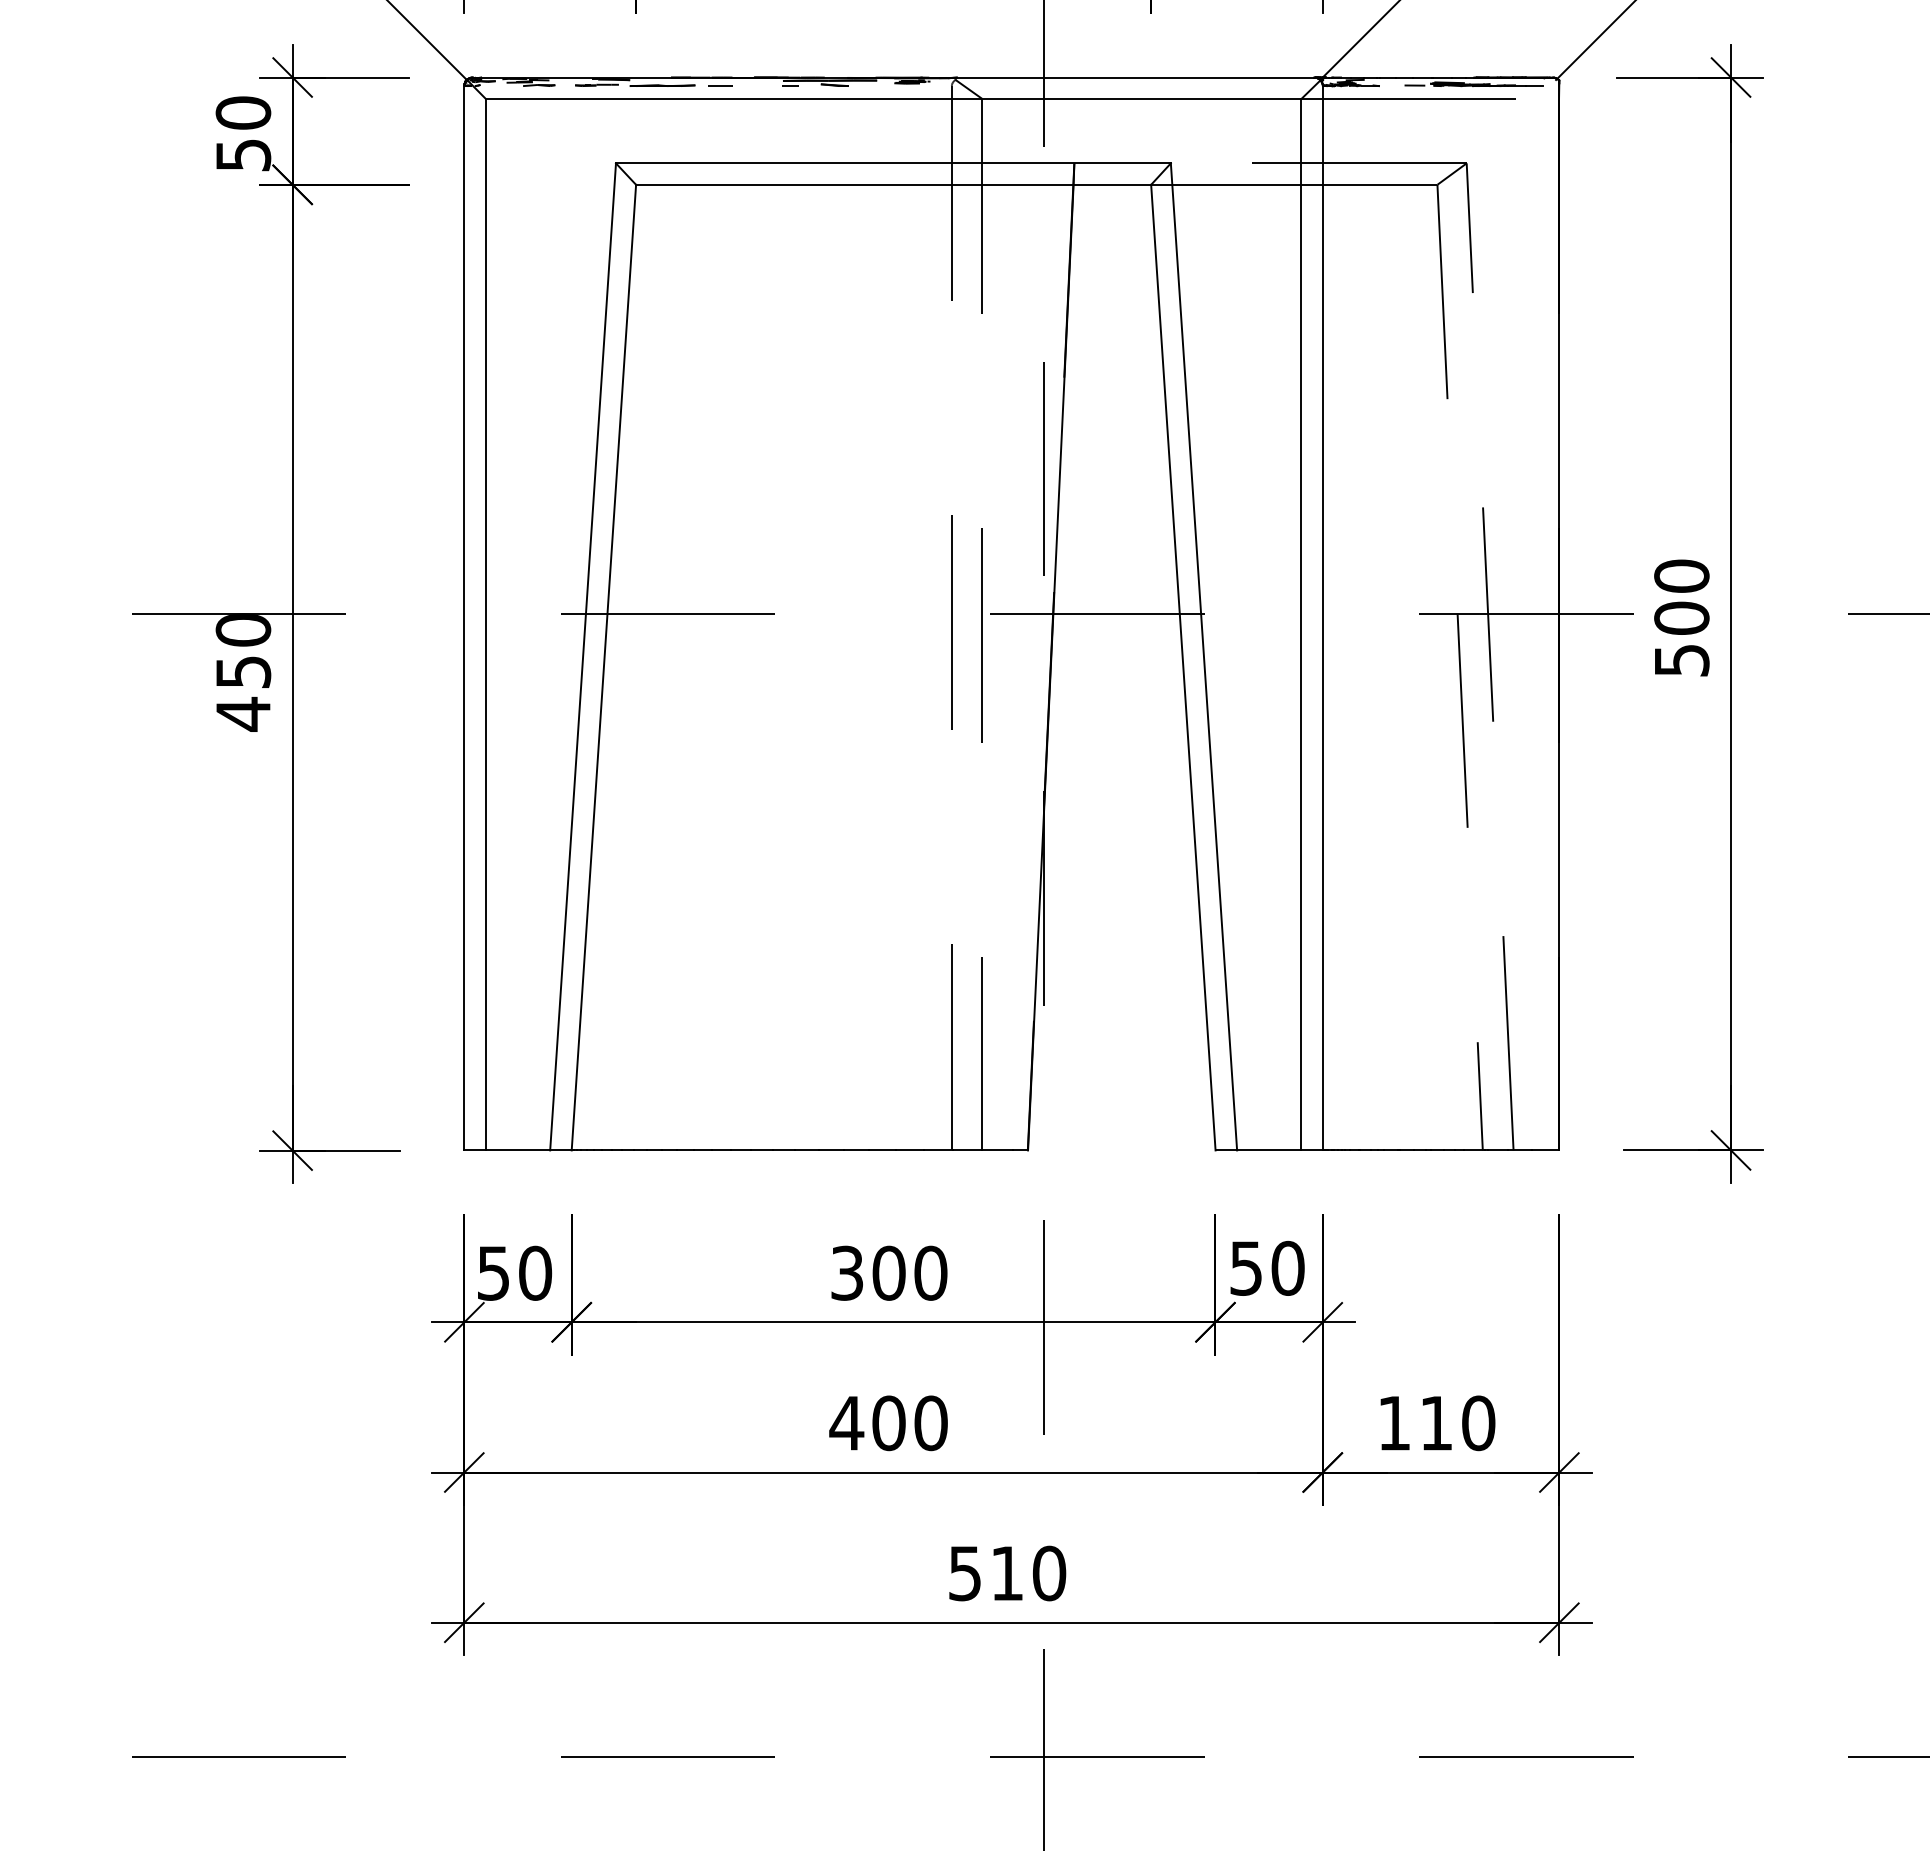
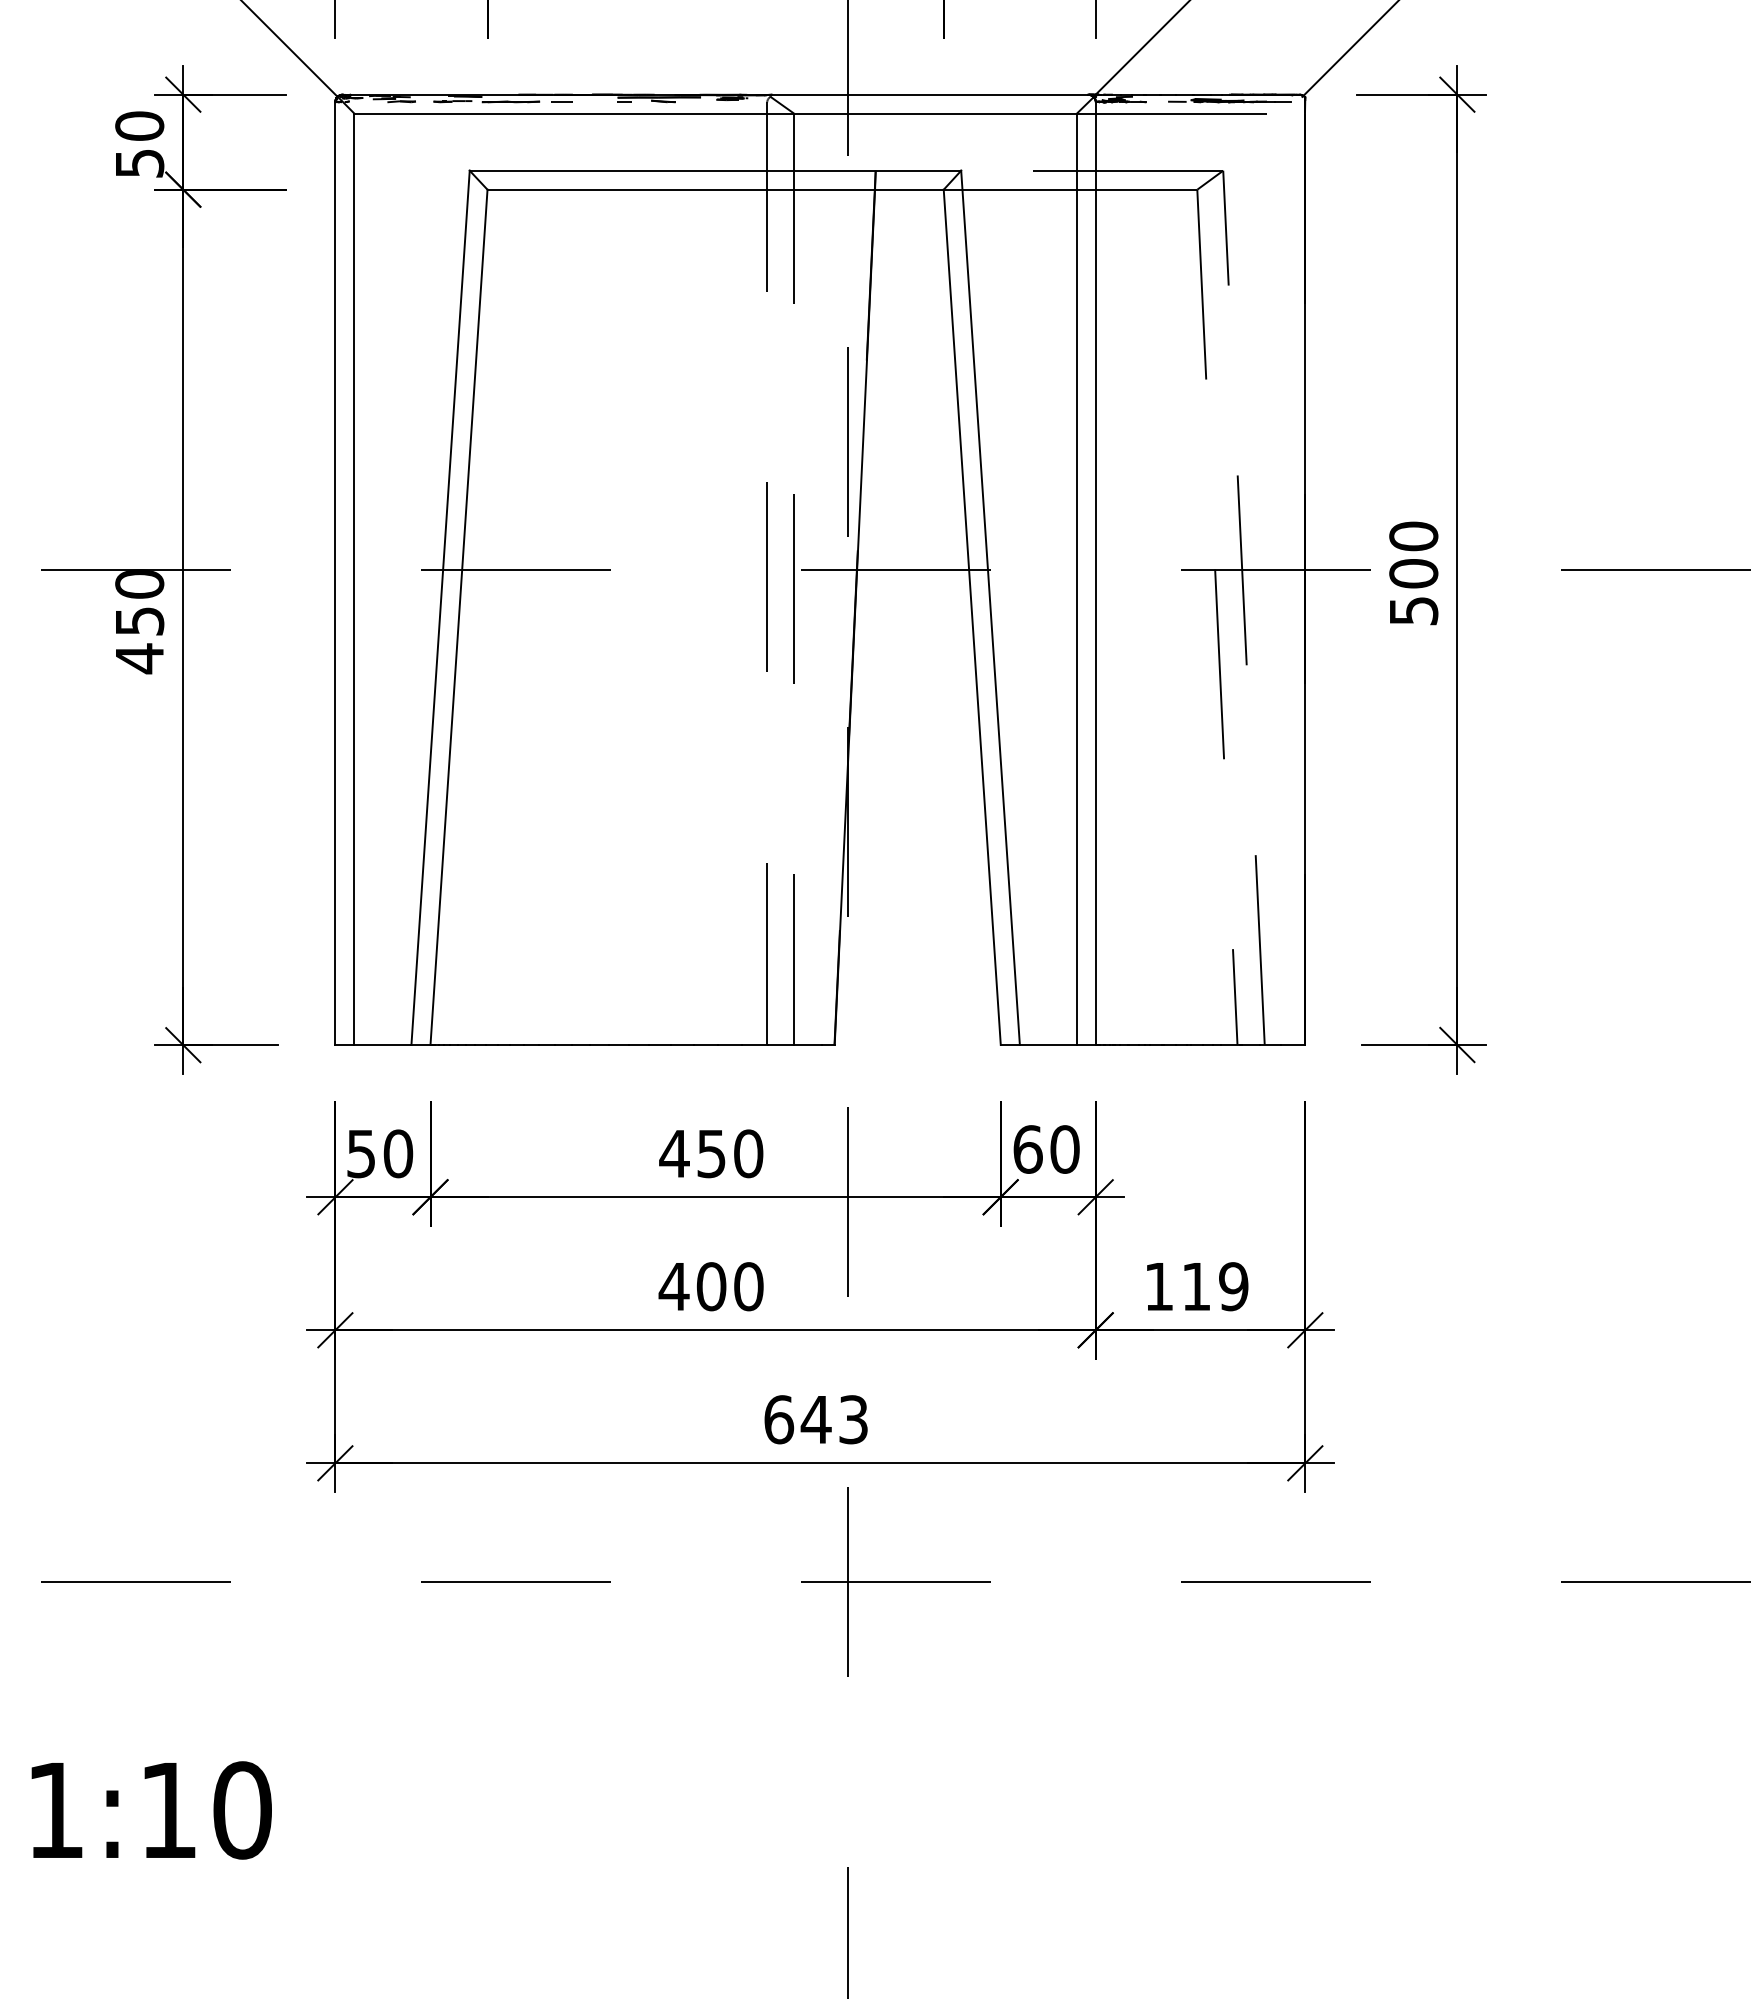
text: (1245, 1268) -> (1027, 1149), 50 -> 60
text: (867, 1272) -> (692, 1153), 300 -> 450
text: (1478, 1423) -> (1233, 1286), 110 -> 119
text: (1007, 1573) -> (816, 1419), 510 -> 643

